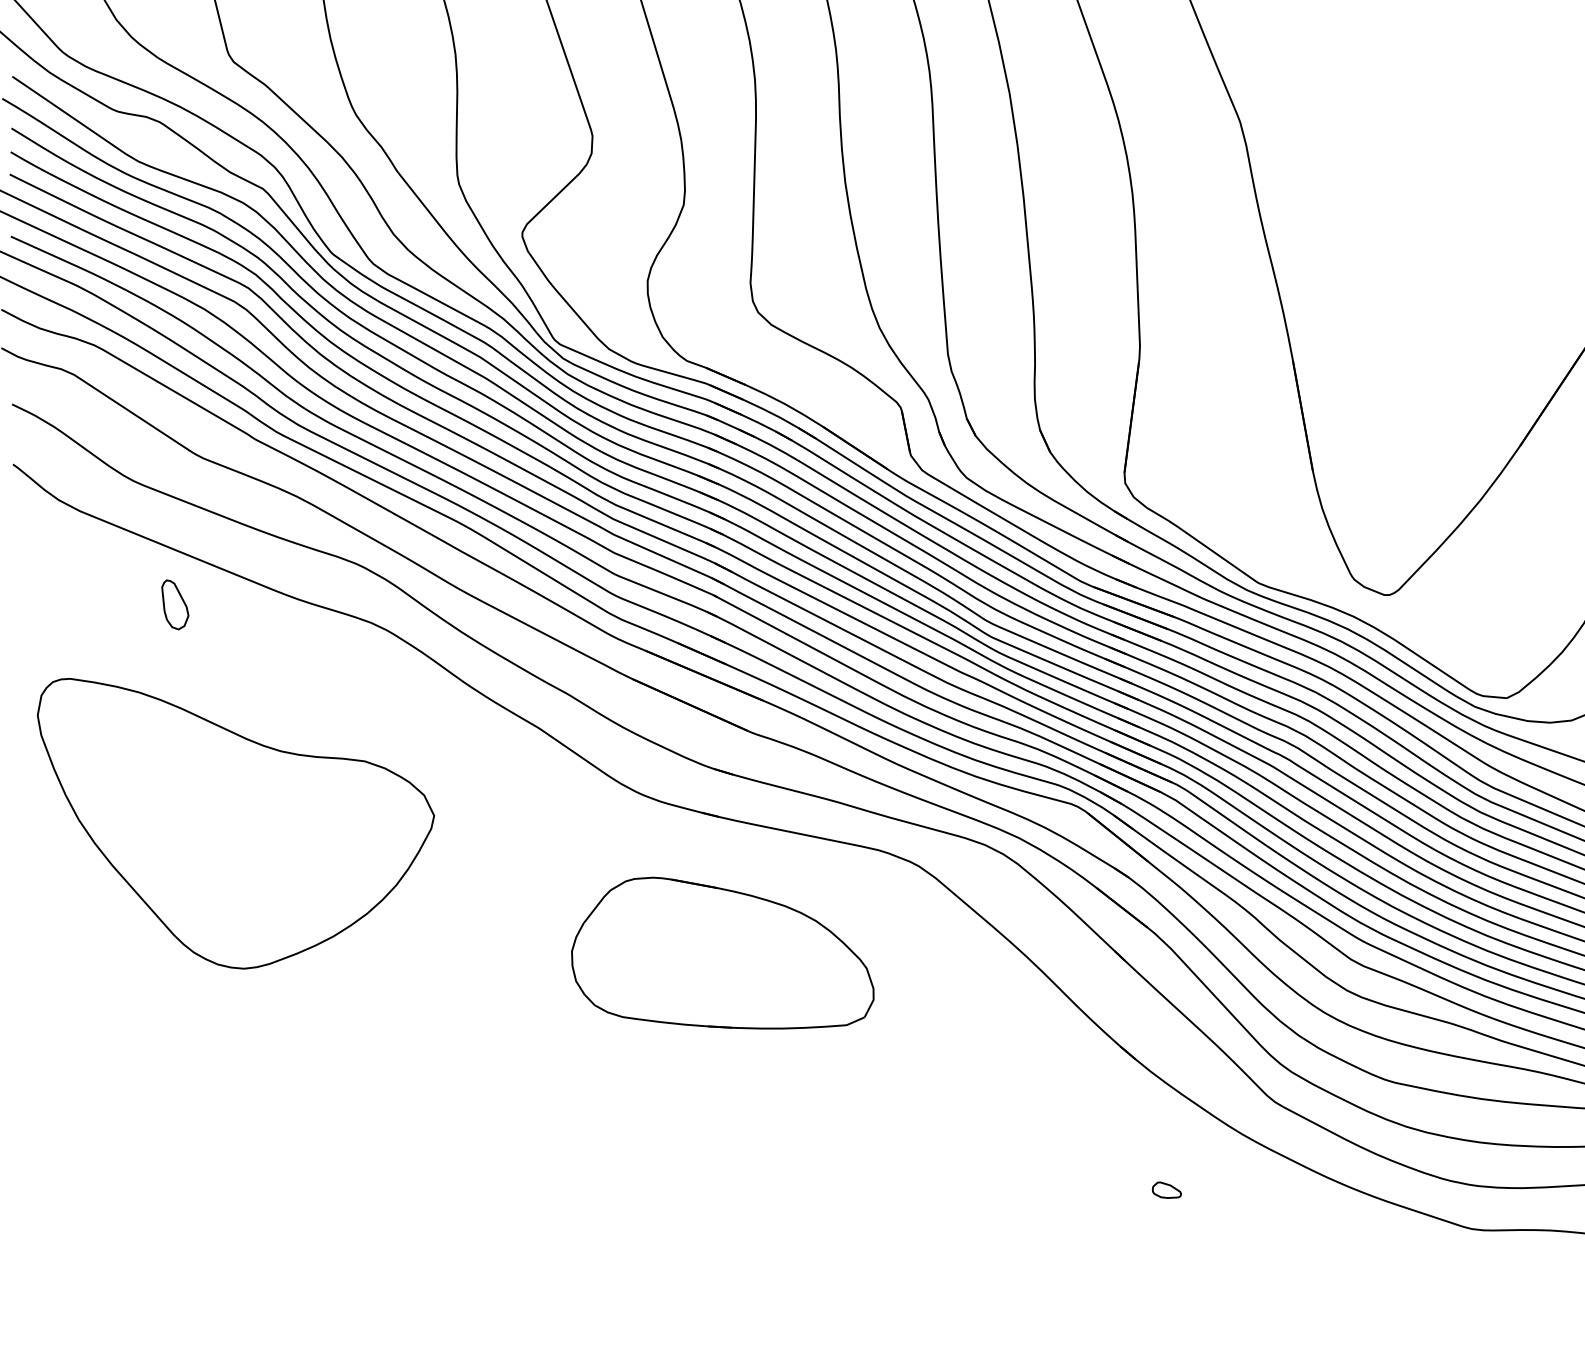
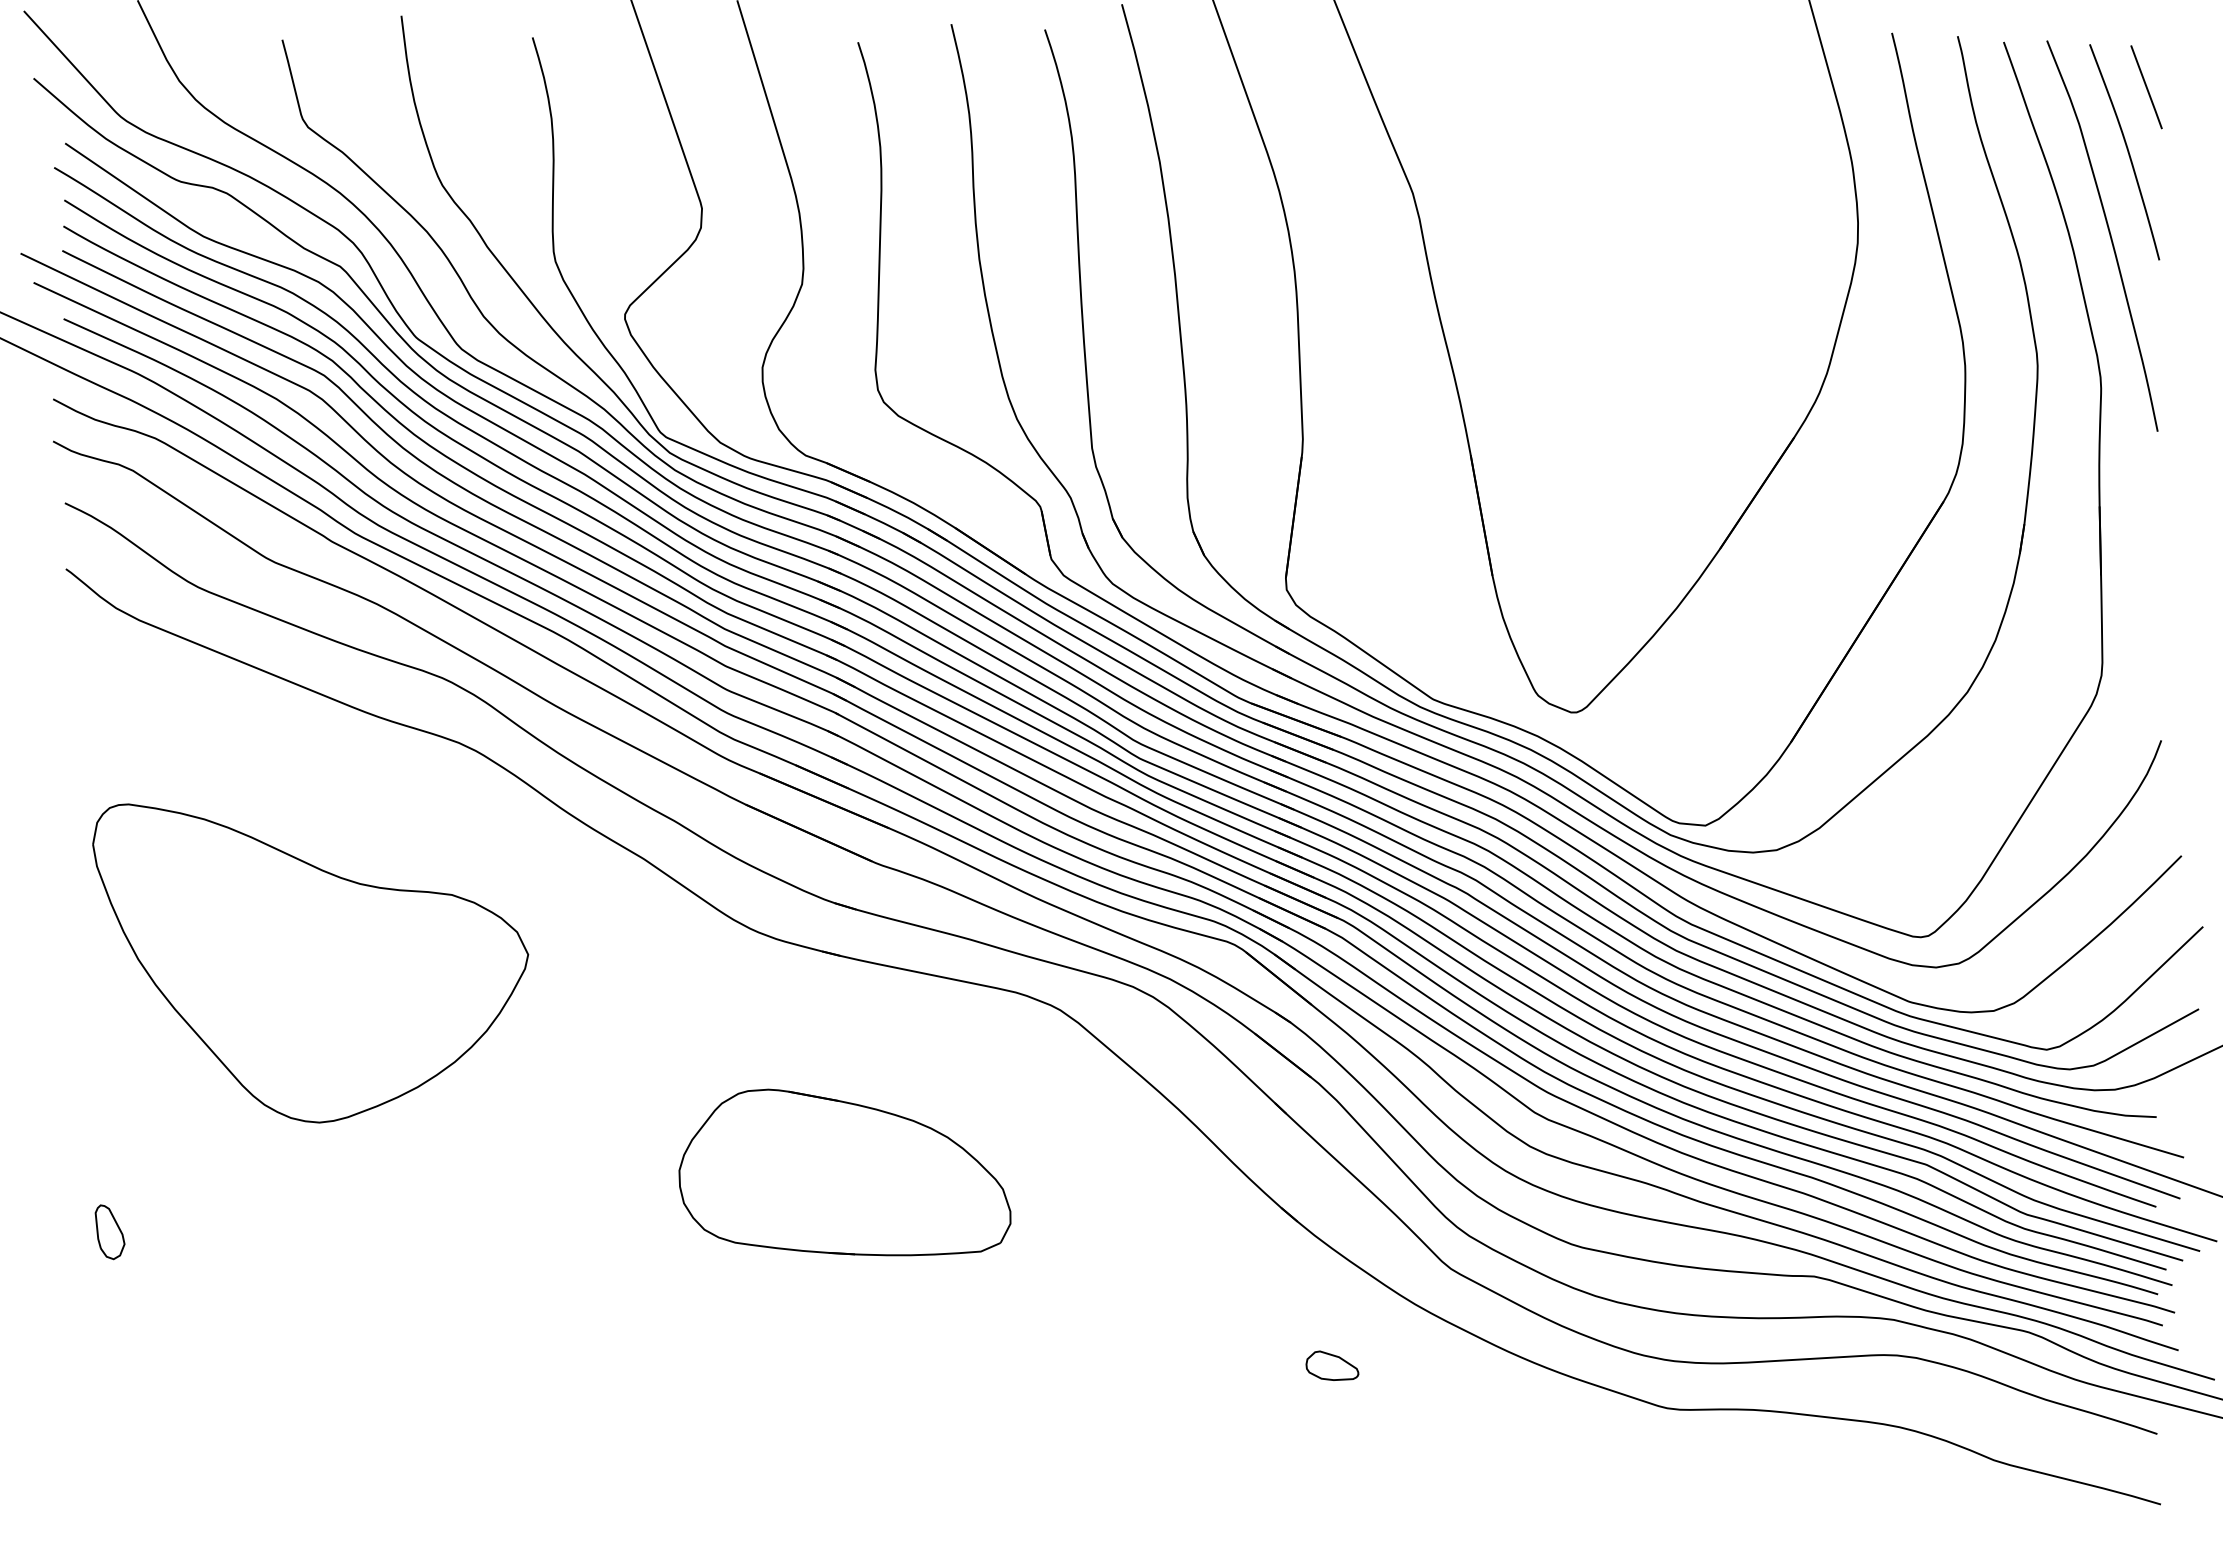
part: (174, 605) -> (109, 1232), moved
part: (722, 953) -> (844, 1172), moved
part: (1166, 1190) -> (1332, 1365), size x1.67

